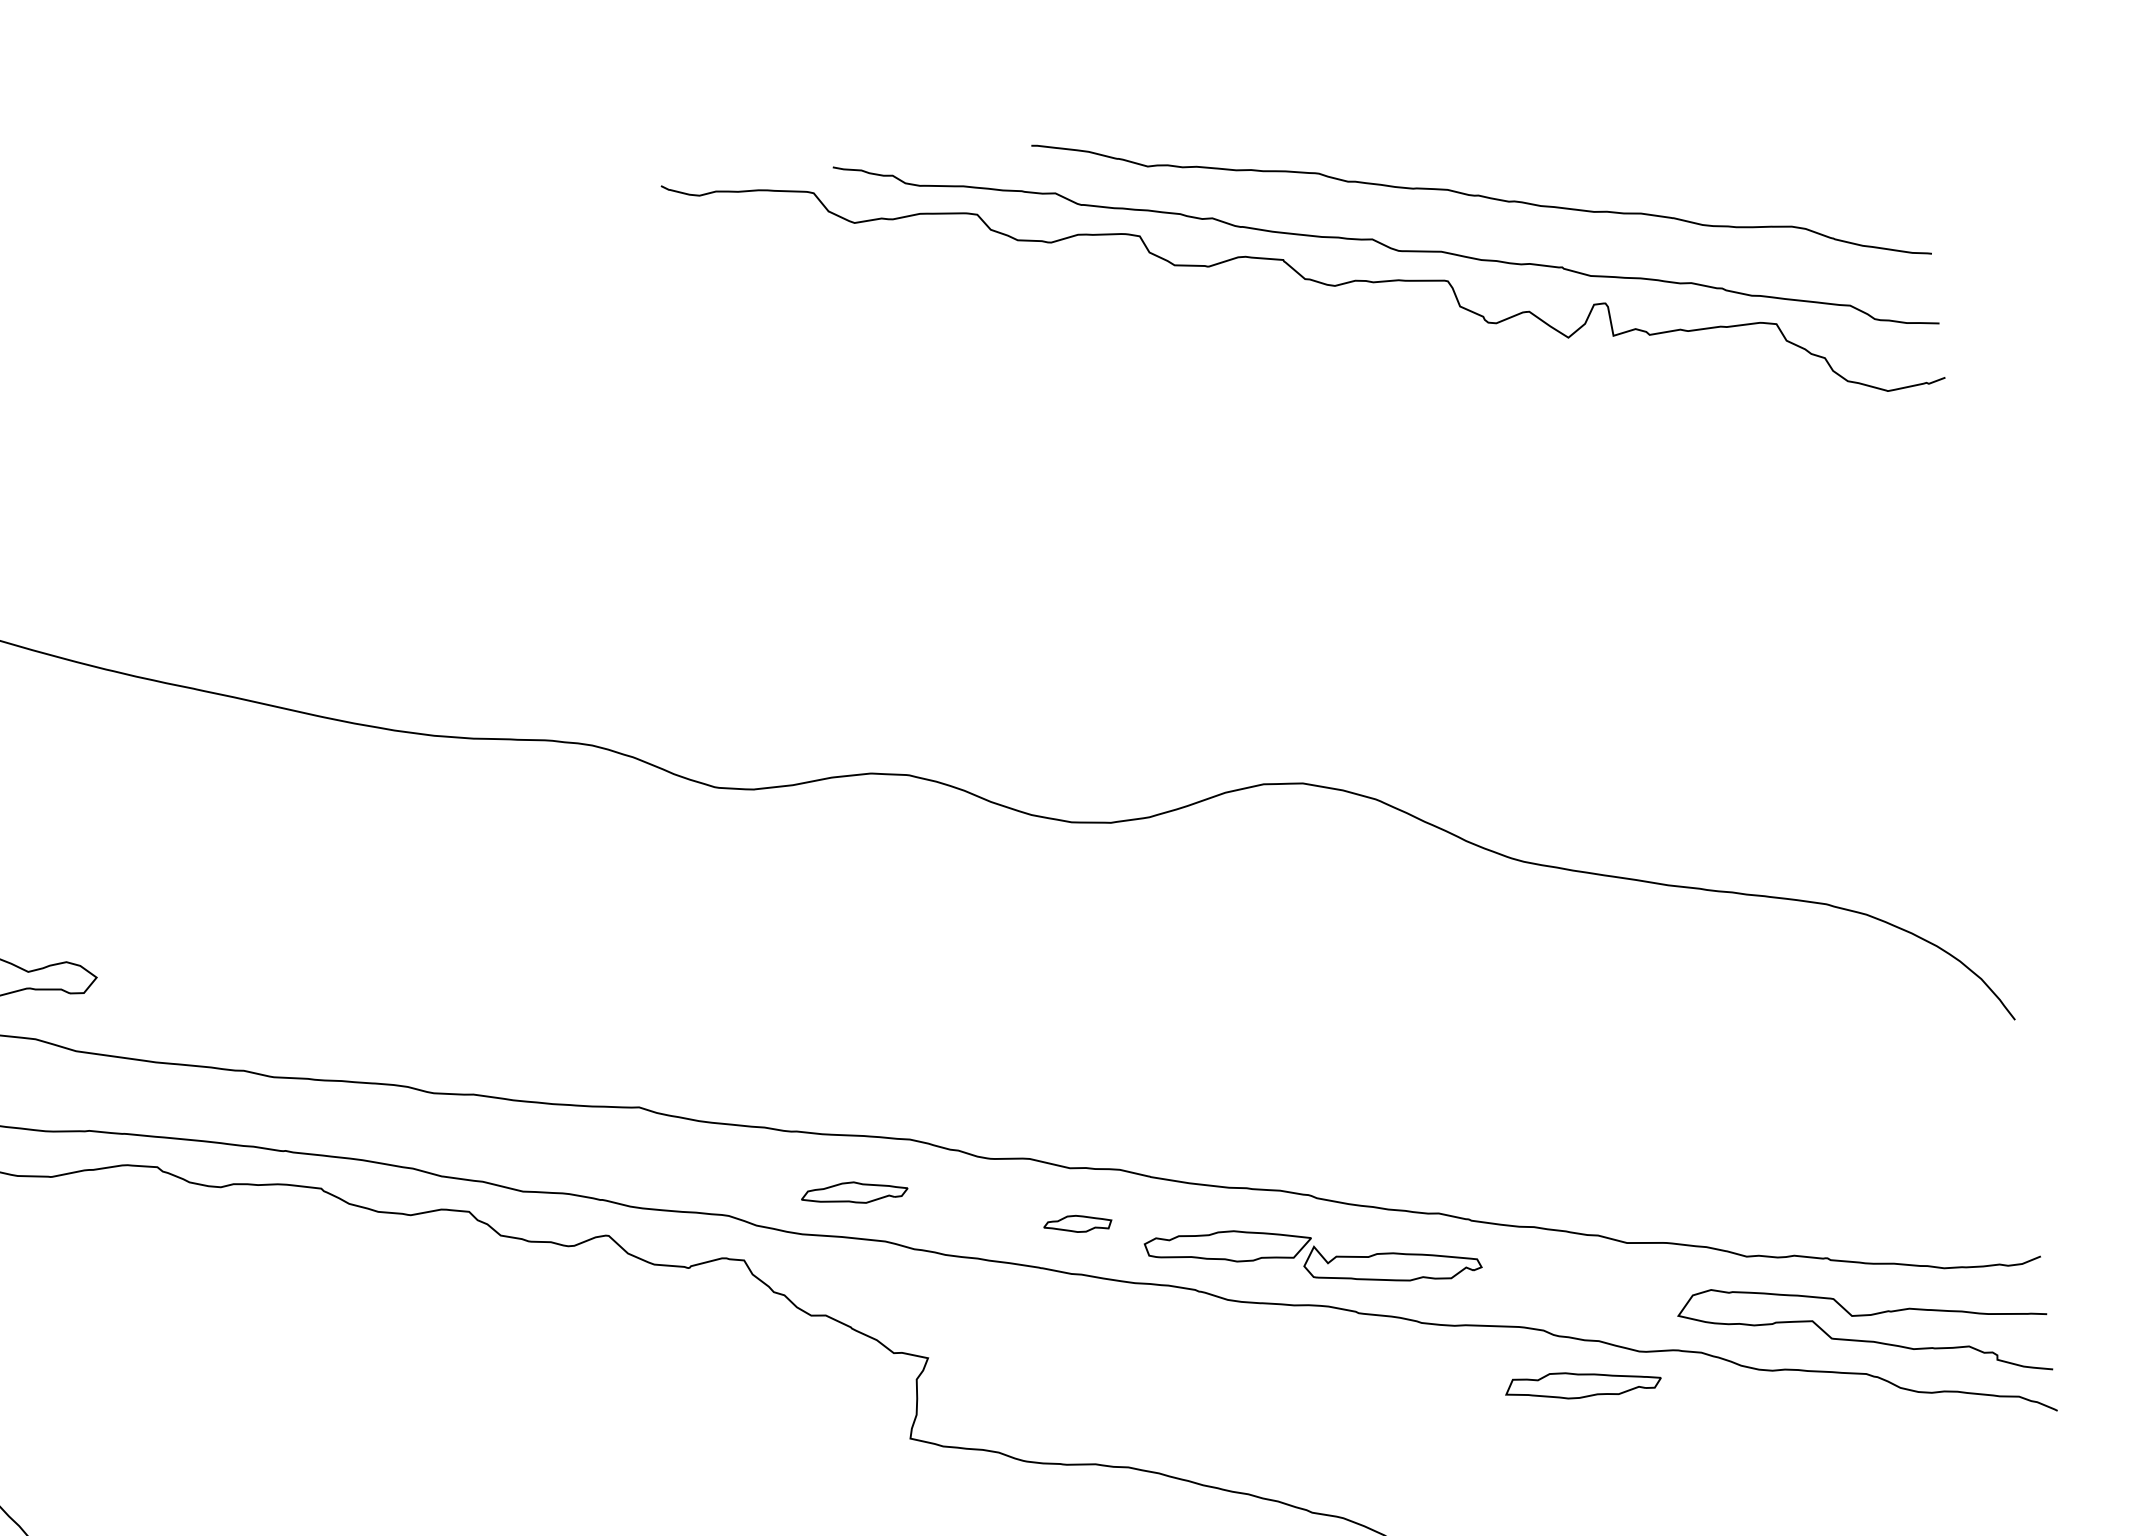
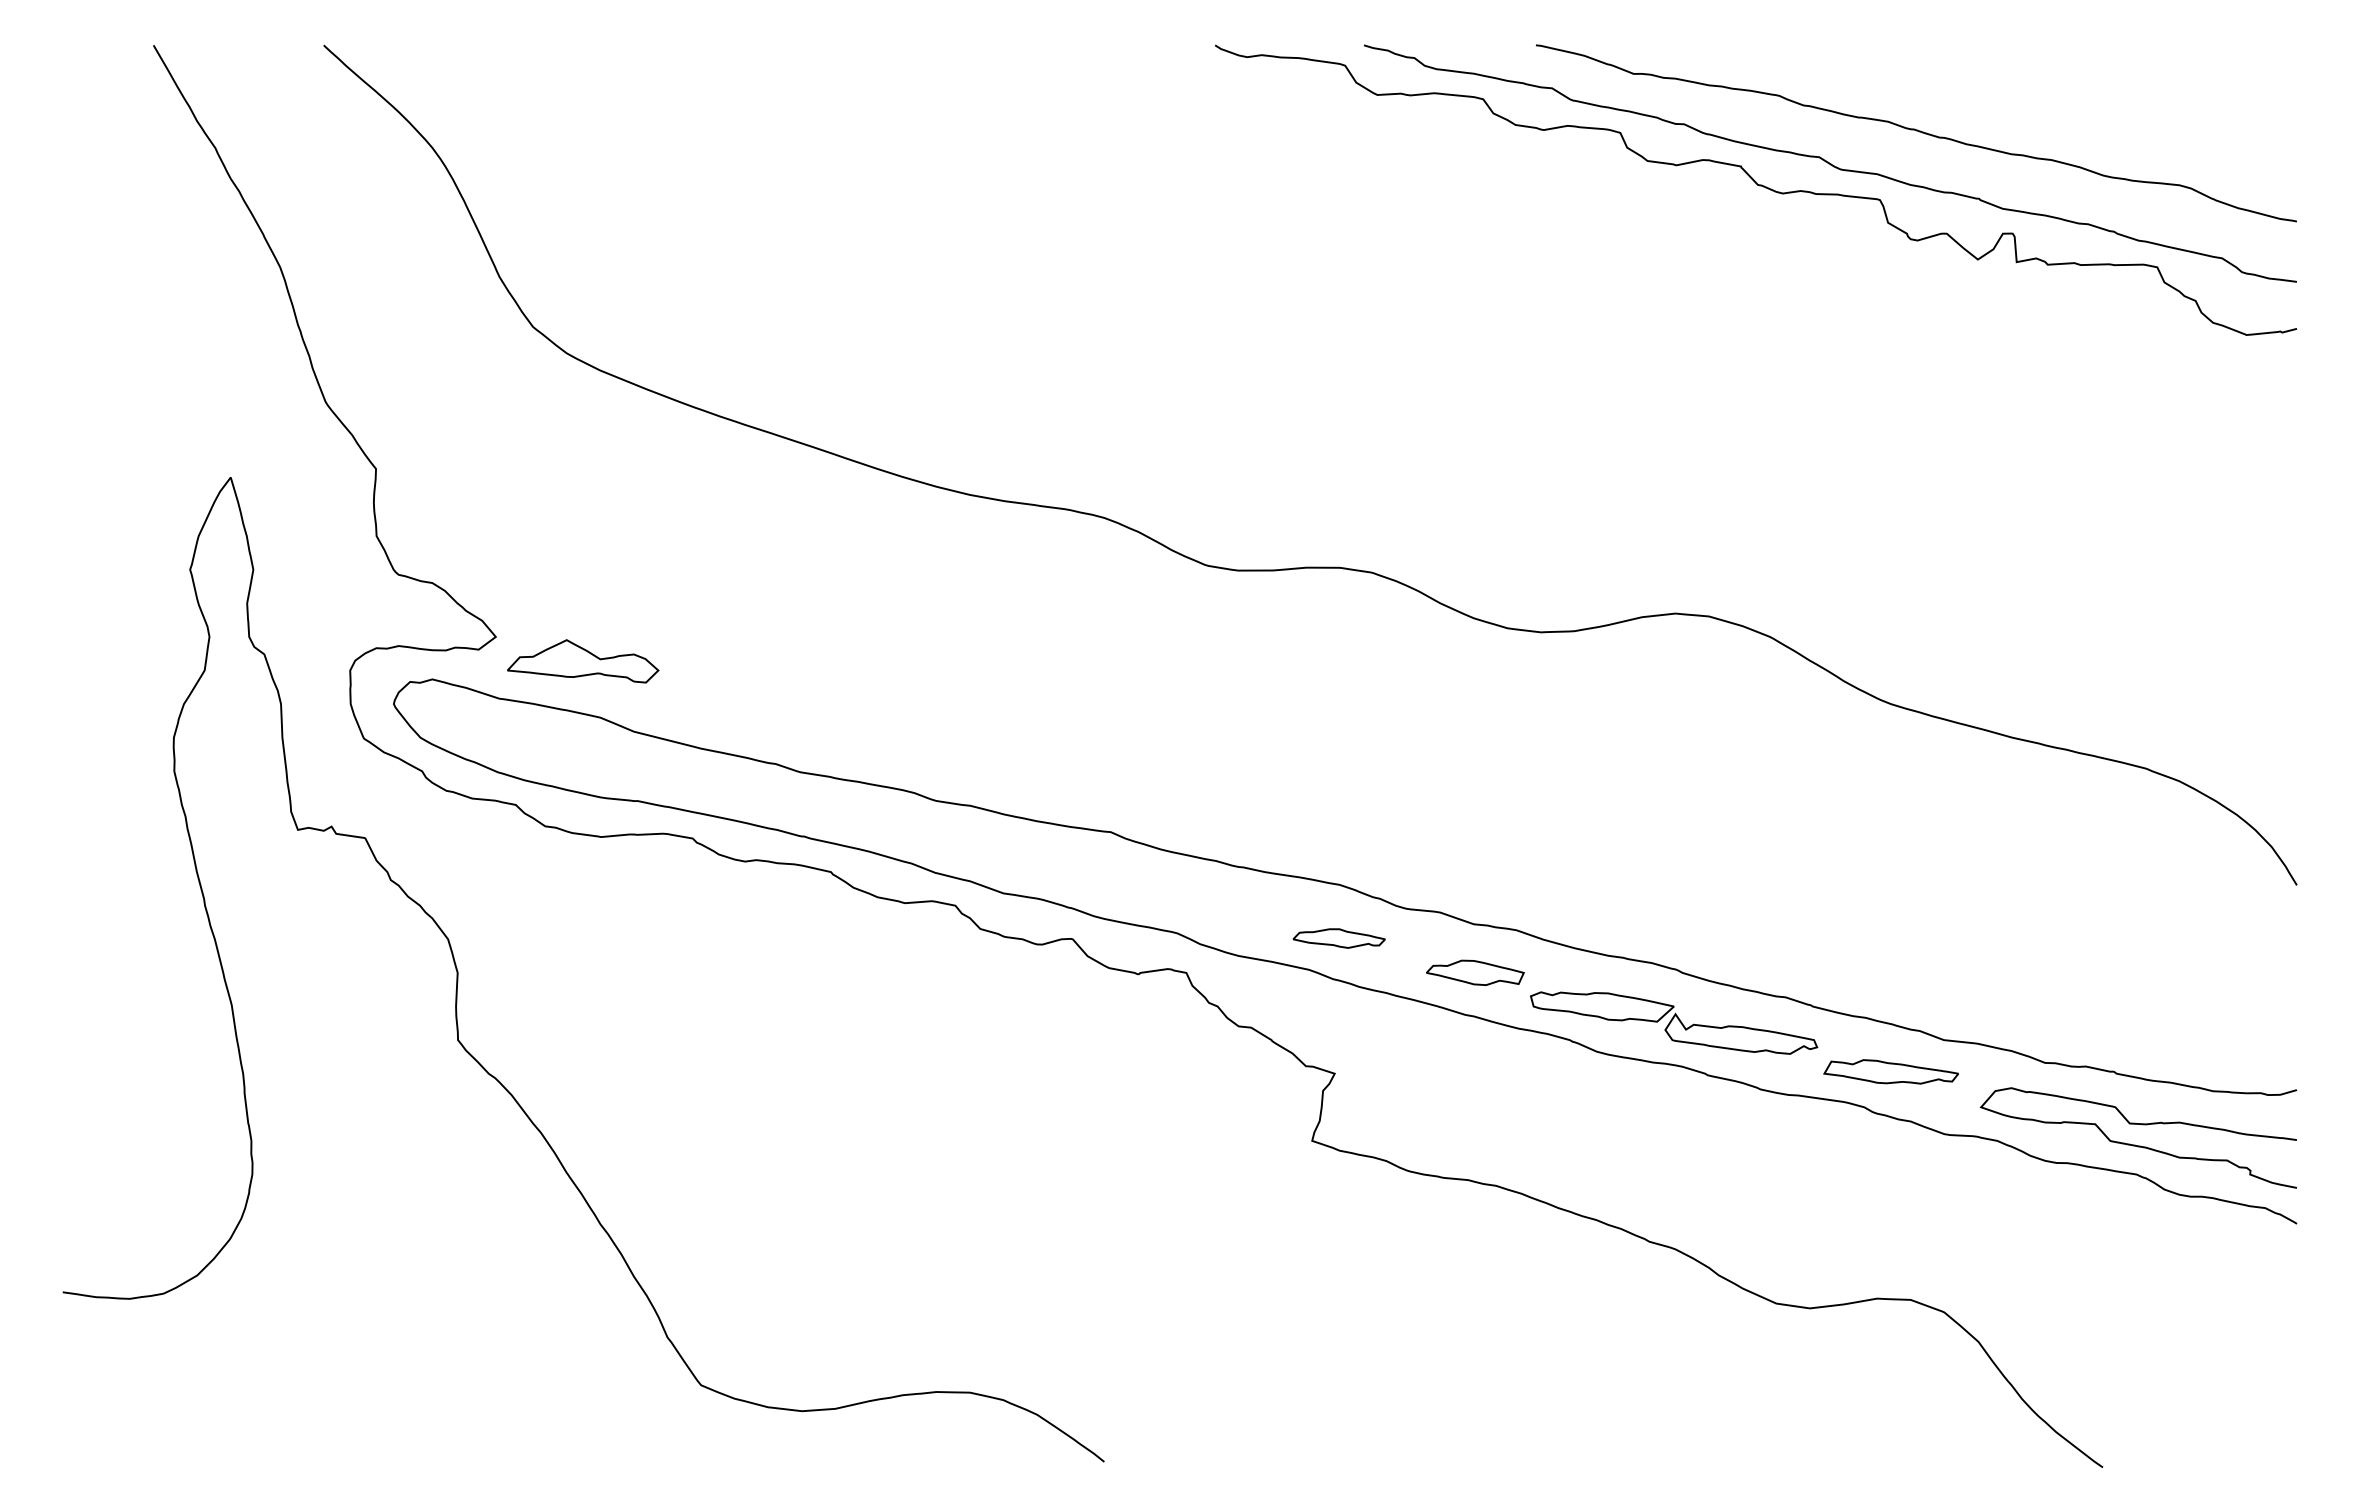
part: (853, 1193) -> (1338, 938), moved
part: (1077, 1223) -> (1475, 972), size x1.67
part: (1582, 1383) -> (1890, 1071), moved

